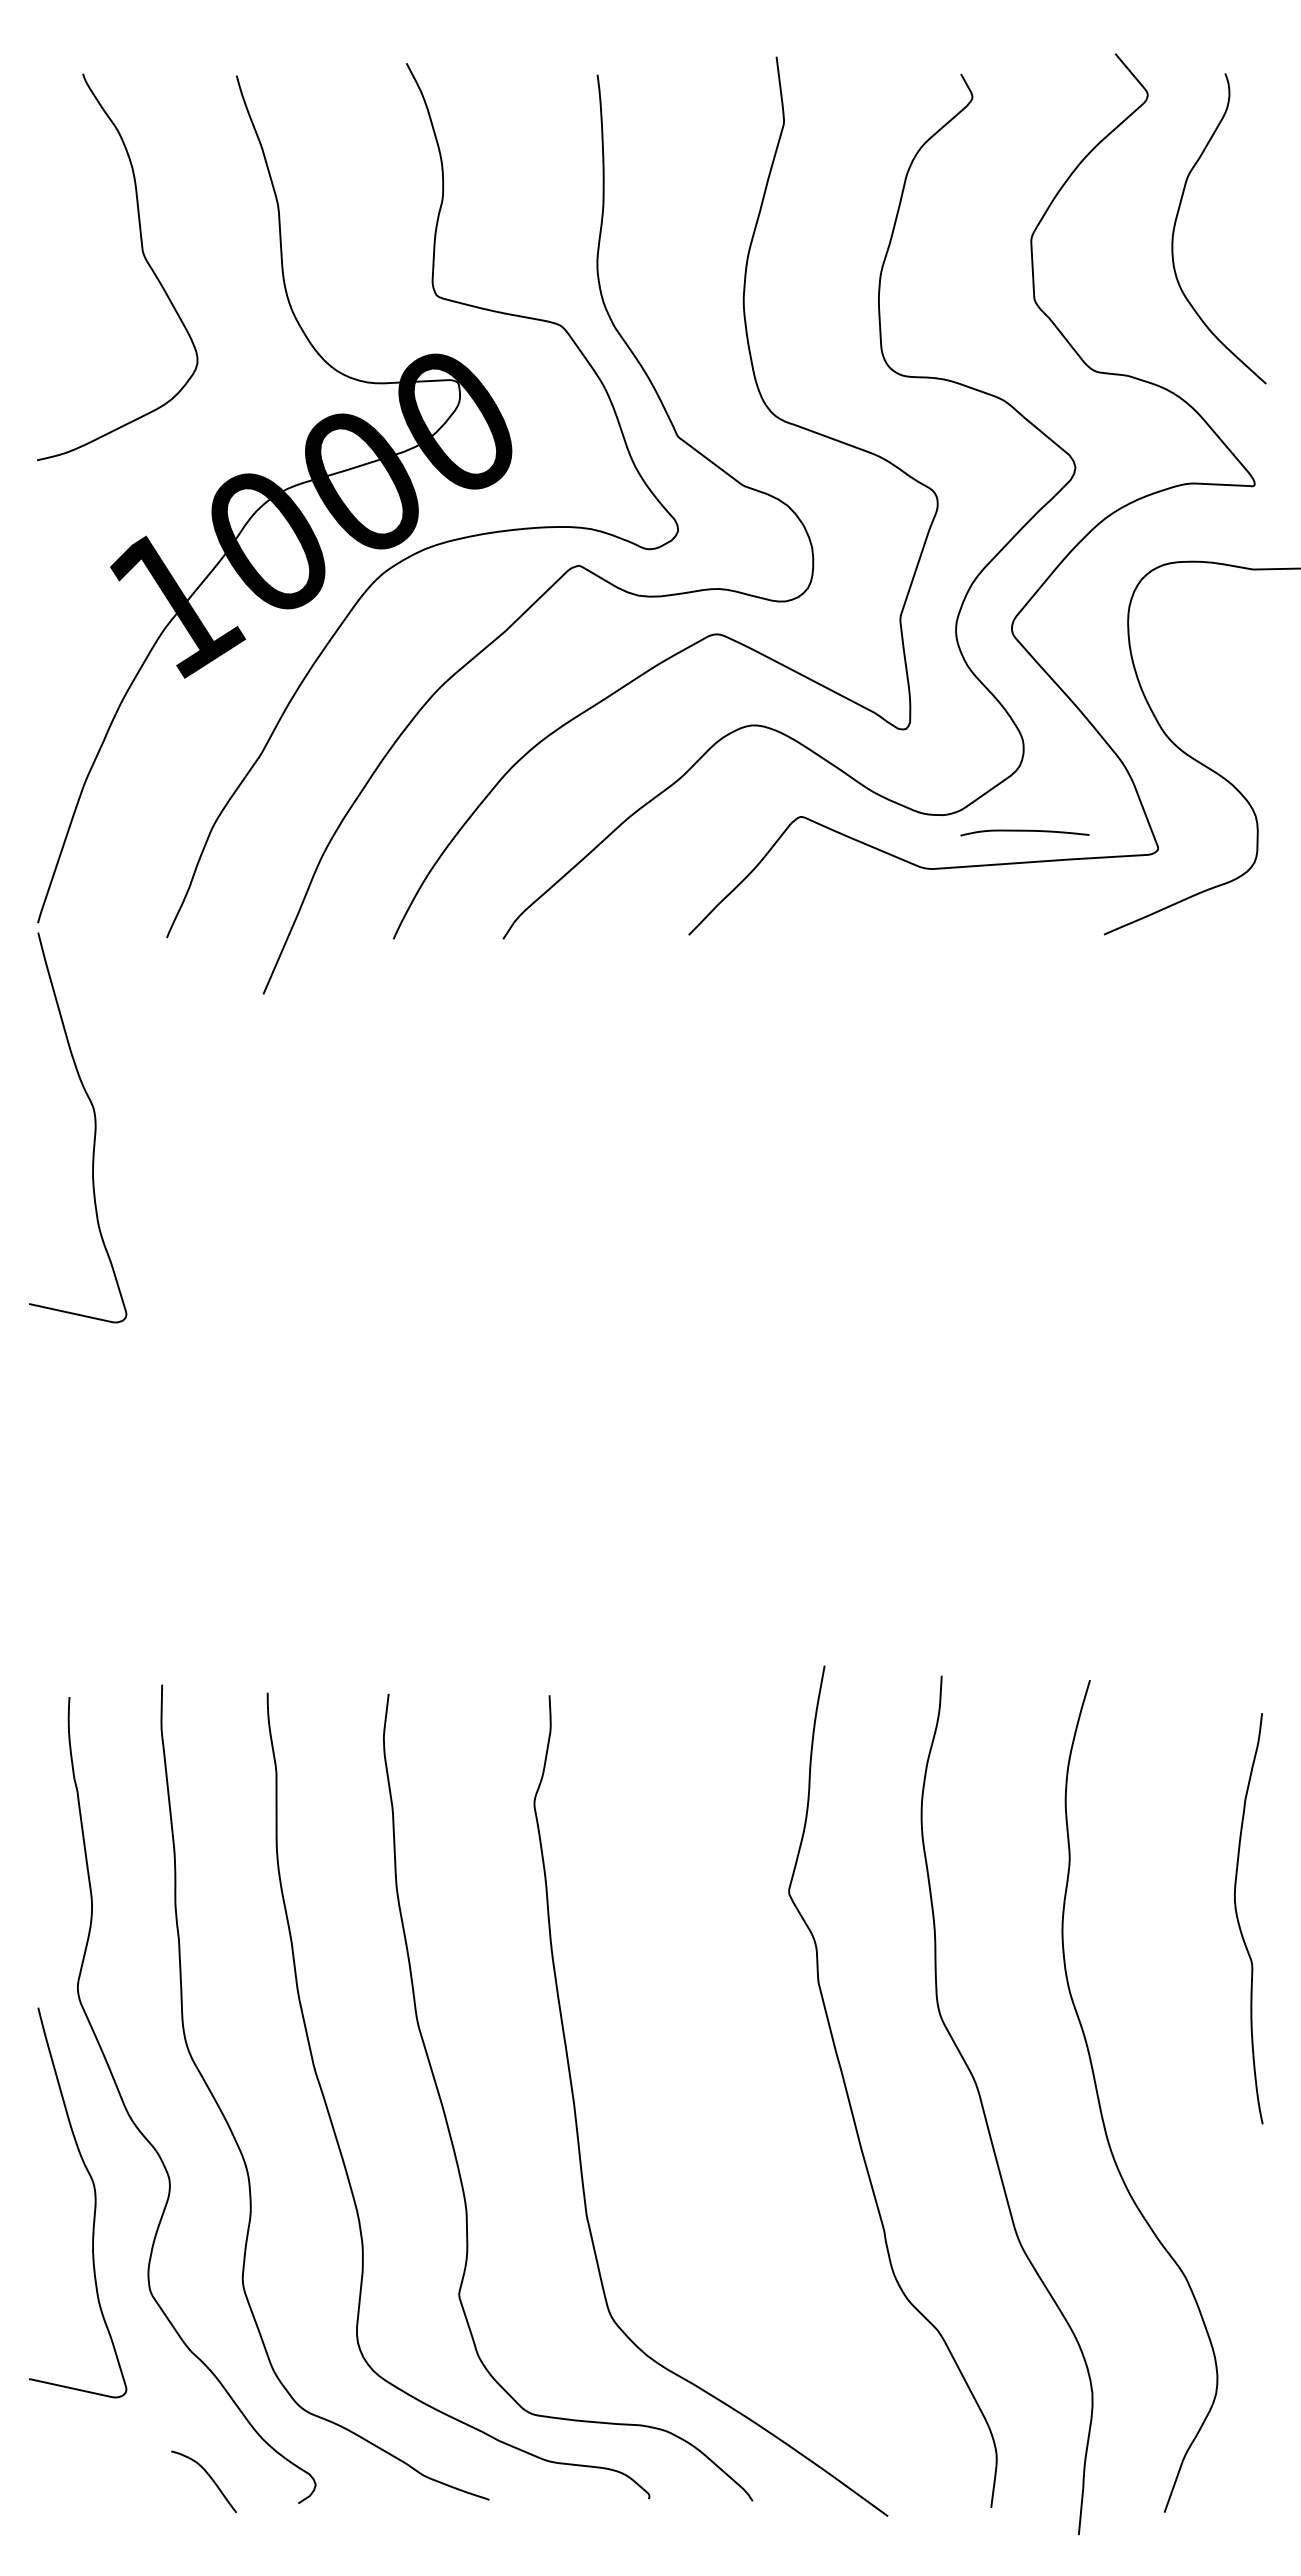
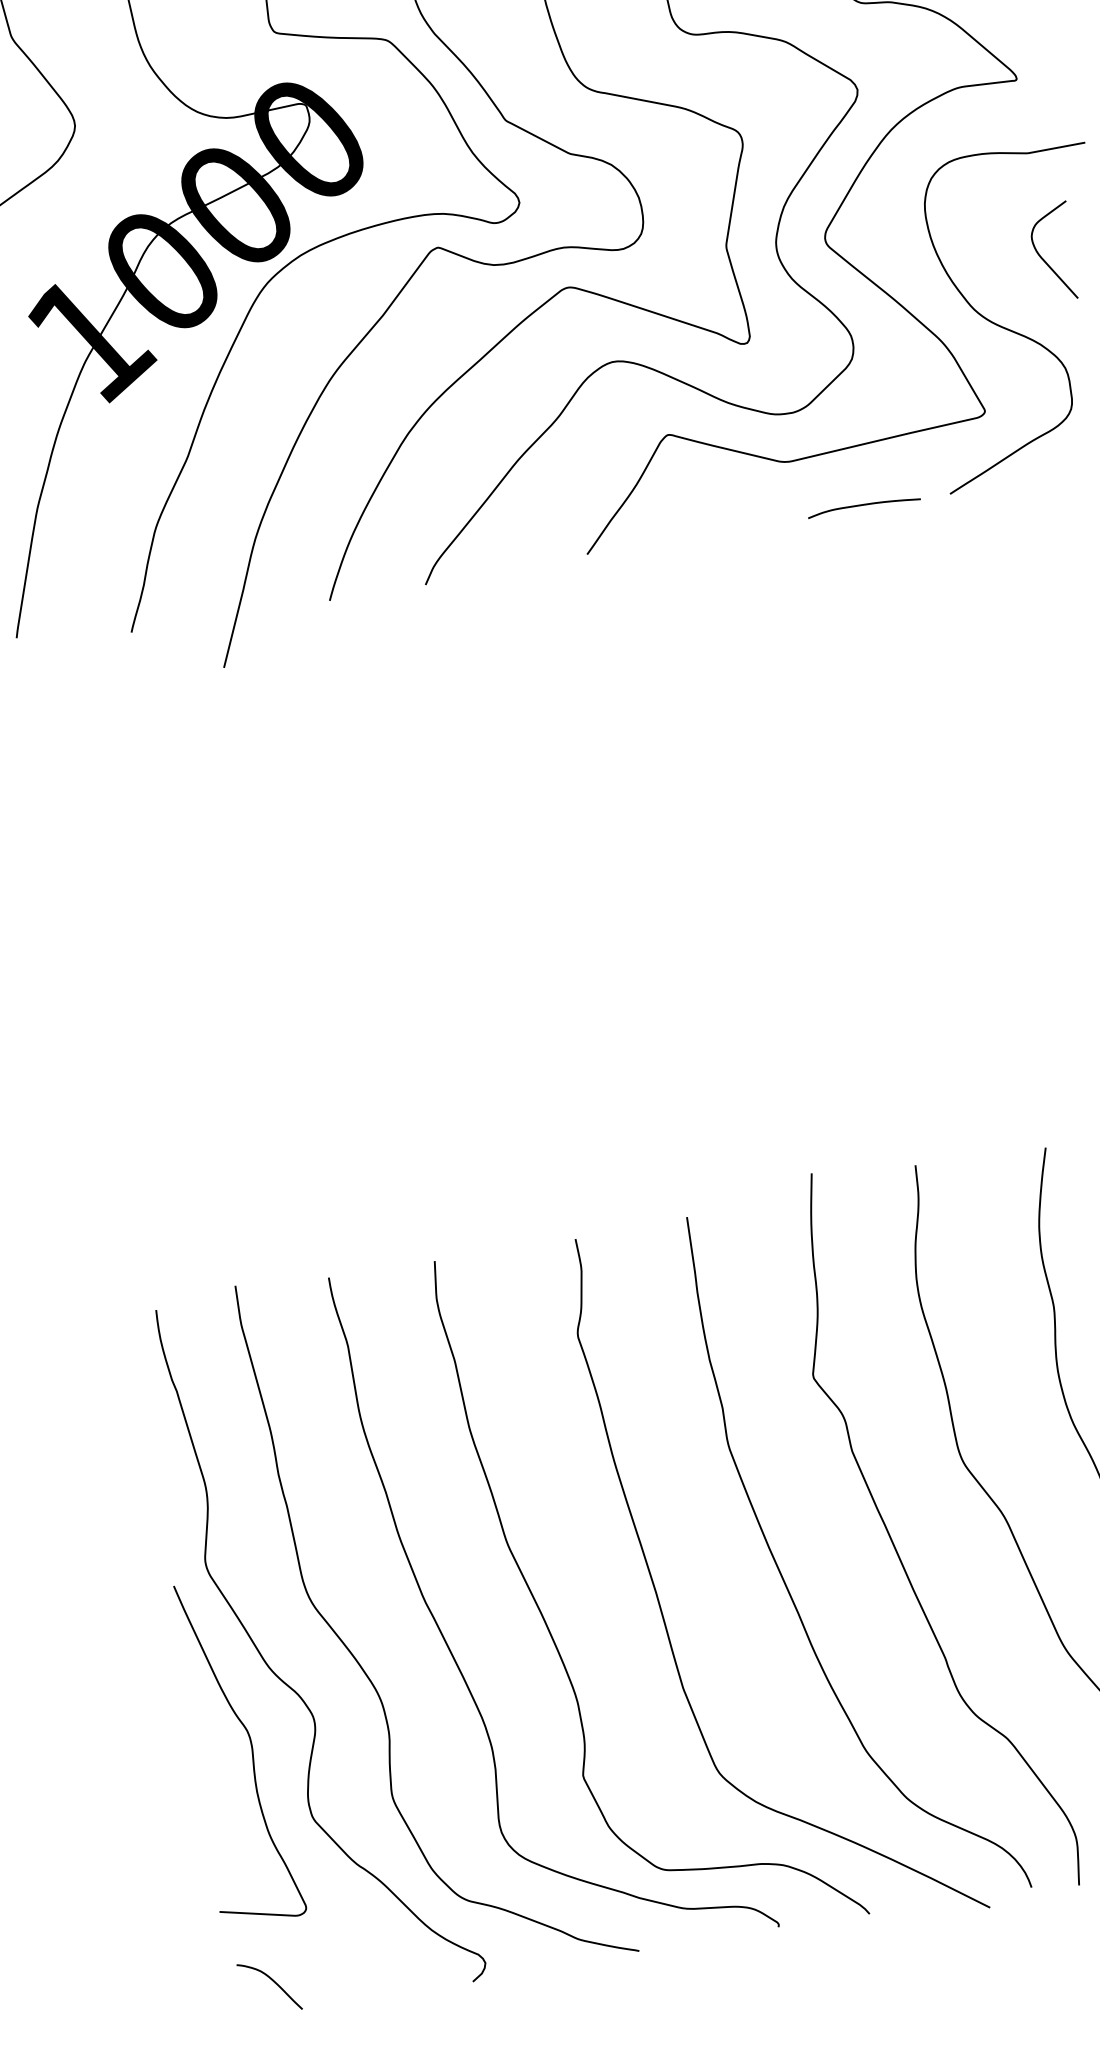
curve: (1252, 691) -> (1044, 260), added
curve: (1024, 831) -> (863, 505), moved
curve: (94, 1127) -> (95, 808), removed
curve: (721, 2120) -> (787, 1585), added
curve: (208, 2476) -> (272, 1981), moved

